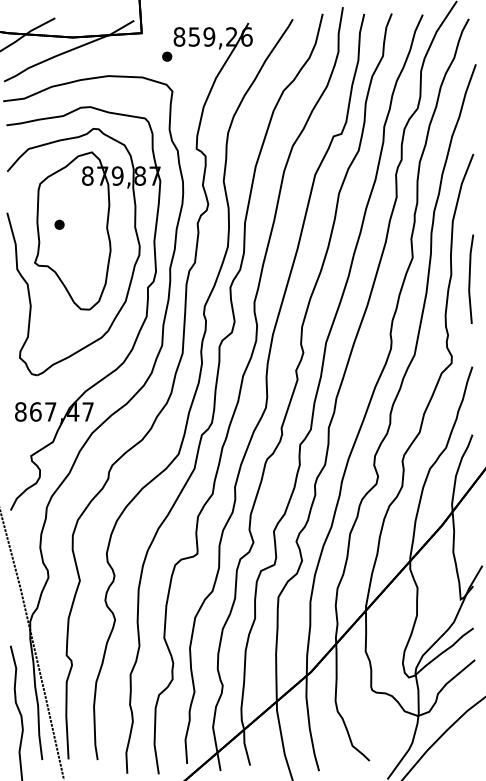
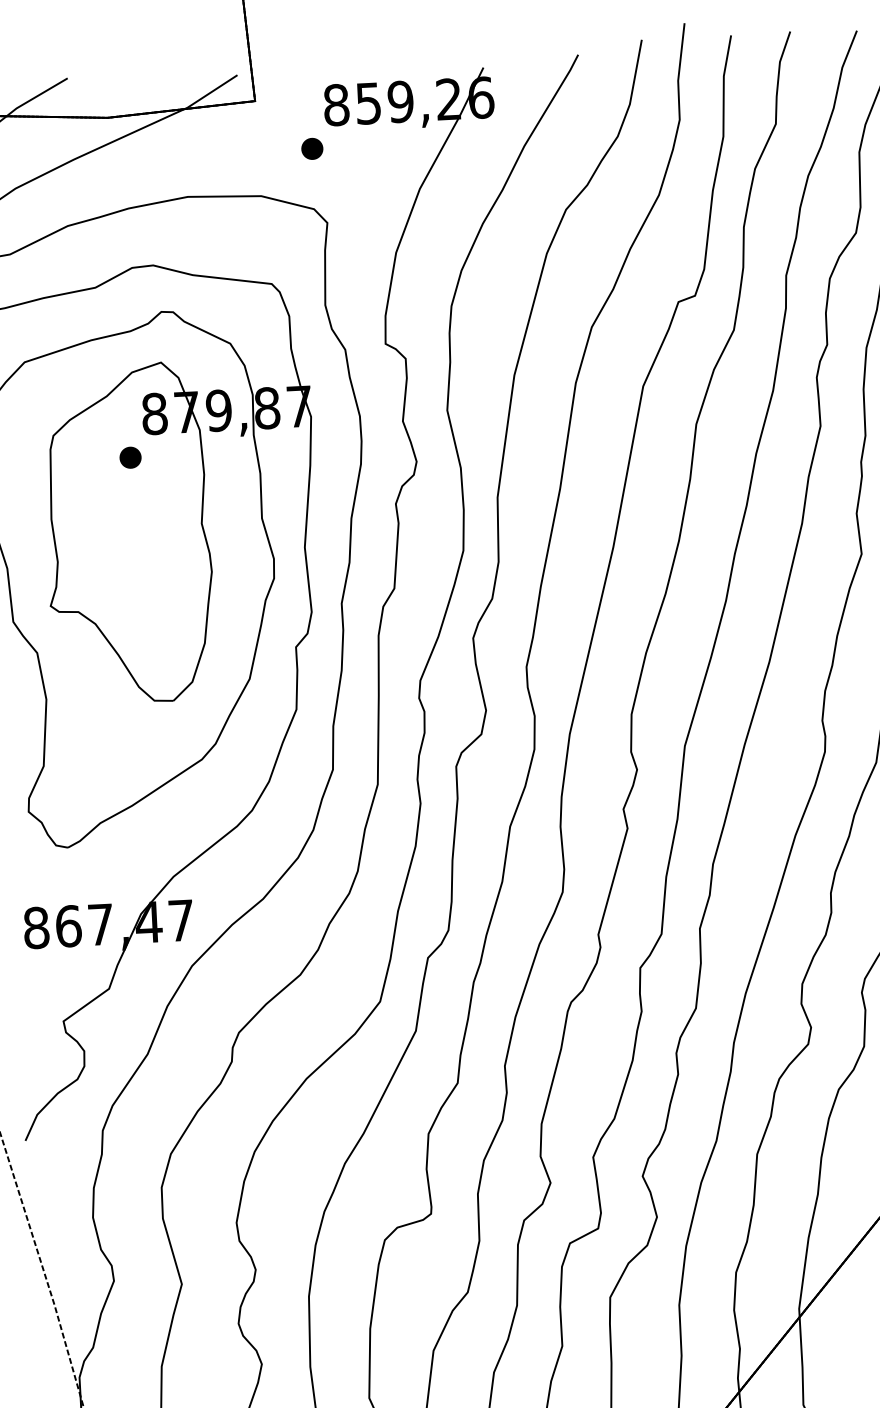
part: (59, 224) -> (130, 456), moved

